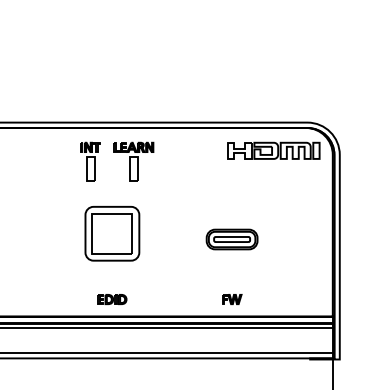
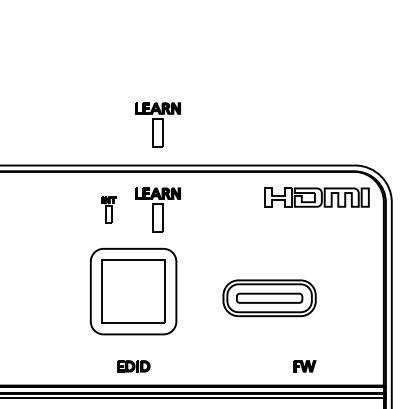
part: (133, 86) -> (157, 124), added
part: (90, 161) -> (108, 209), size x0.6
part: (112, 233) -> (133, 291), size x1.4
part: (231, 239) -> (268, 298), size x1.6
part: (232, 299) -> (305, 366), moved

